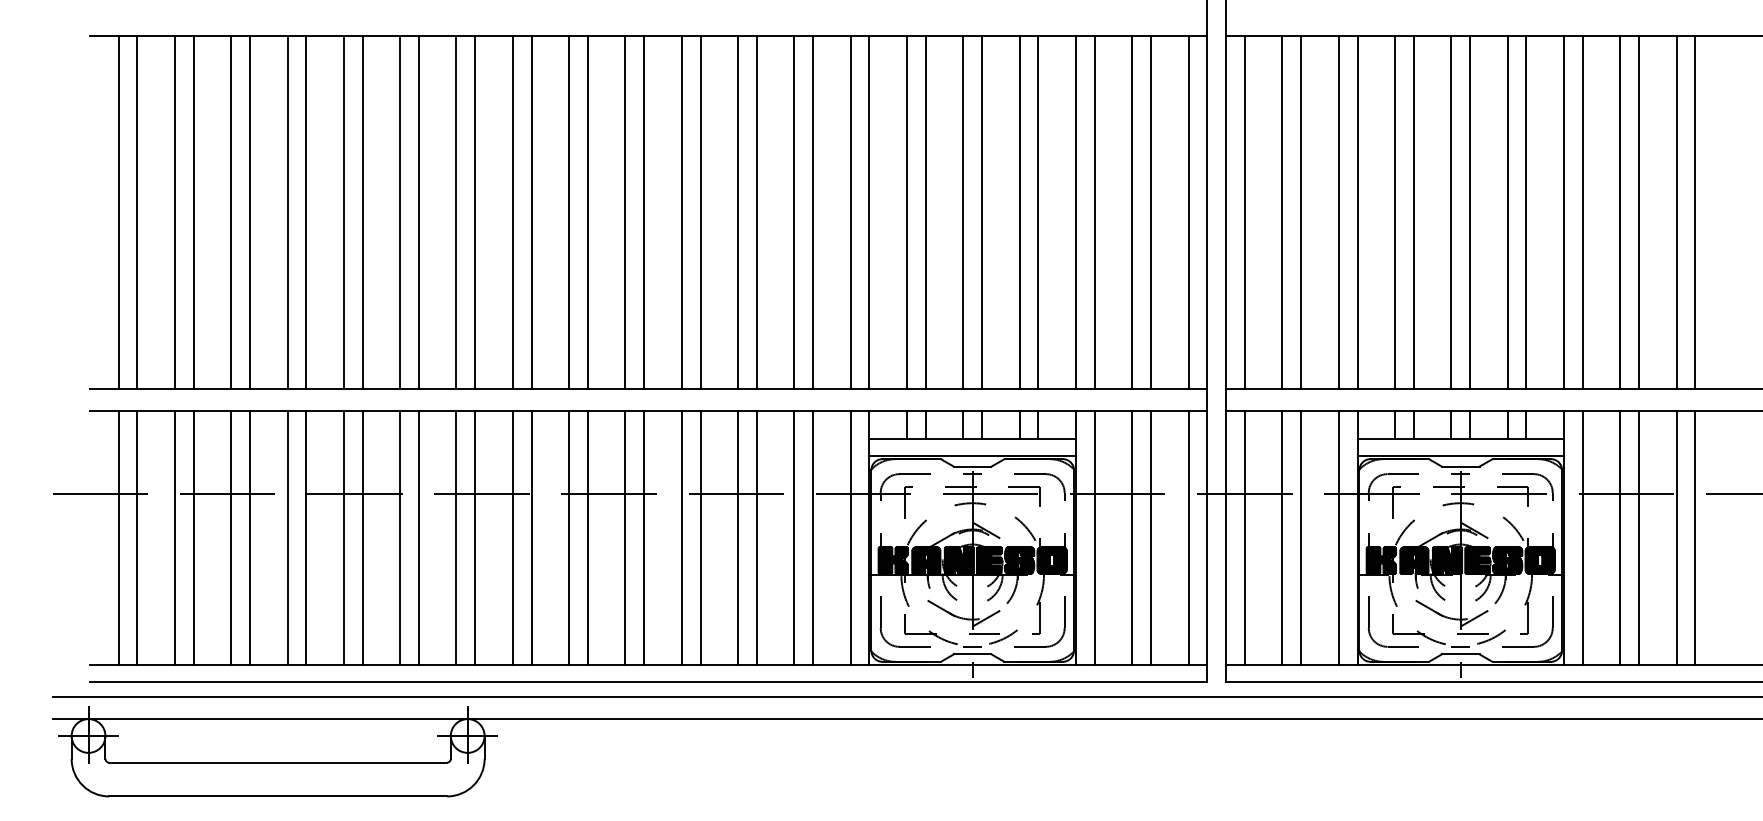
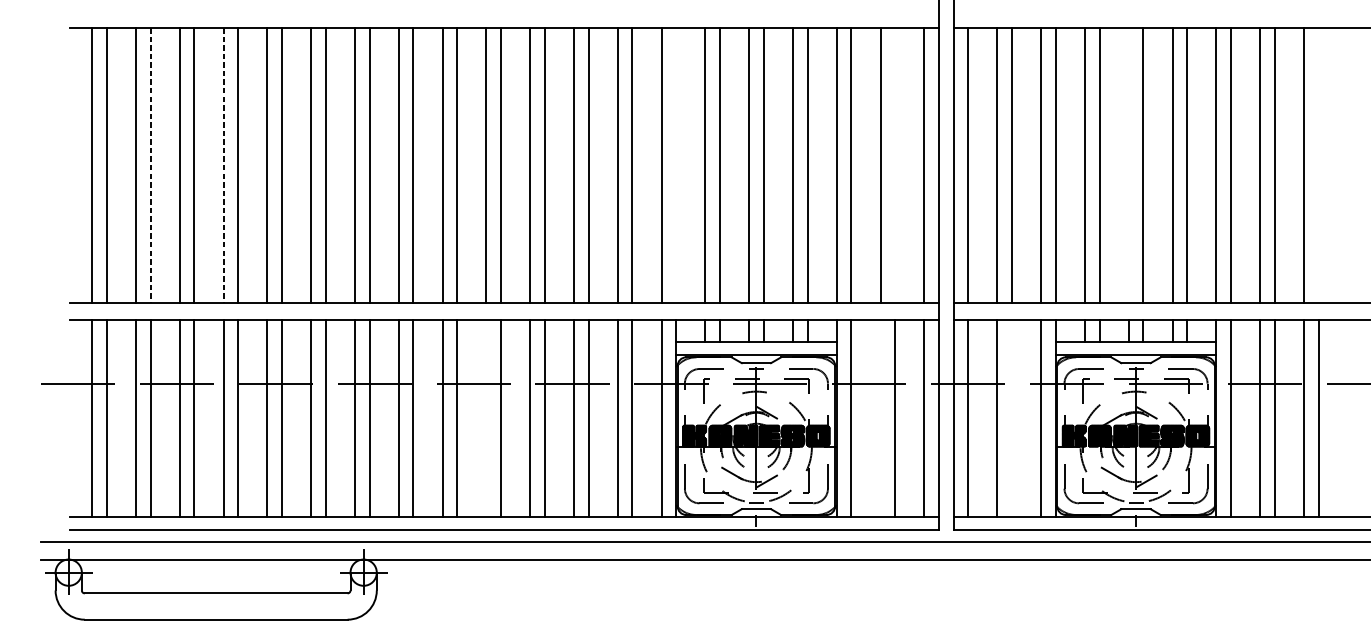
line: (869, 211) -> (676, 164), removed
line: (1151, 211) -> (895, 164), removed
line: (1451, 211) -> (1128, 164), removed
line: (1695, 211) -> (1318, 164), removed
line: (193, 212) -> (150, 165), solid -> dashed
line: (287, 212) -> (223, 165), solid -> dashed
line: (625, 537) -> (486, 418), removed
line: (1132, 537) -> (880, 418), removed
line: (1301, 537) -> (1012, 418), removed

